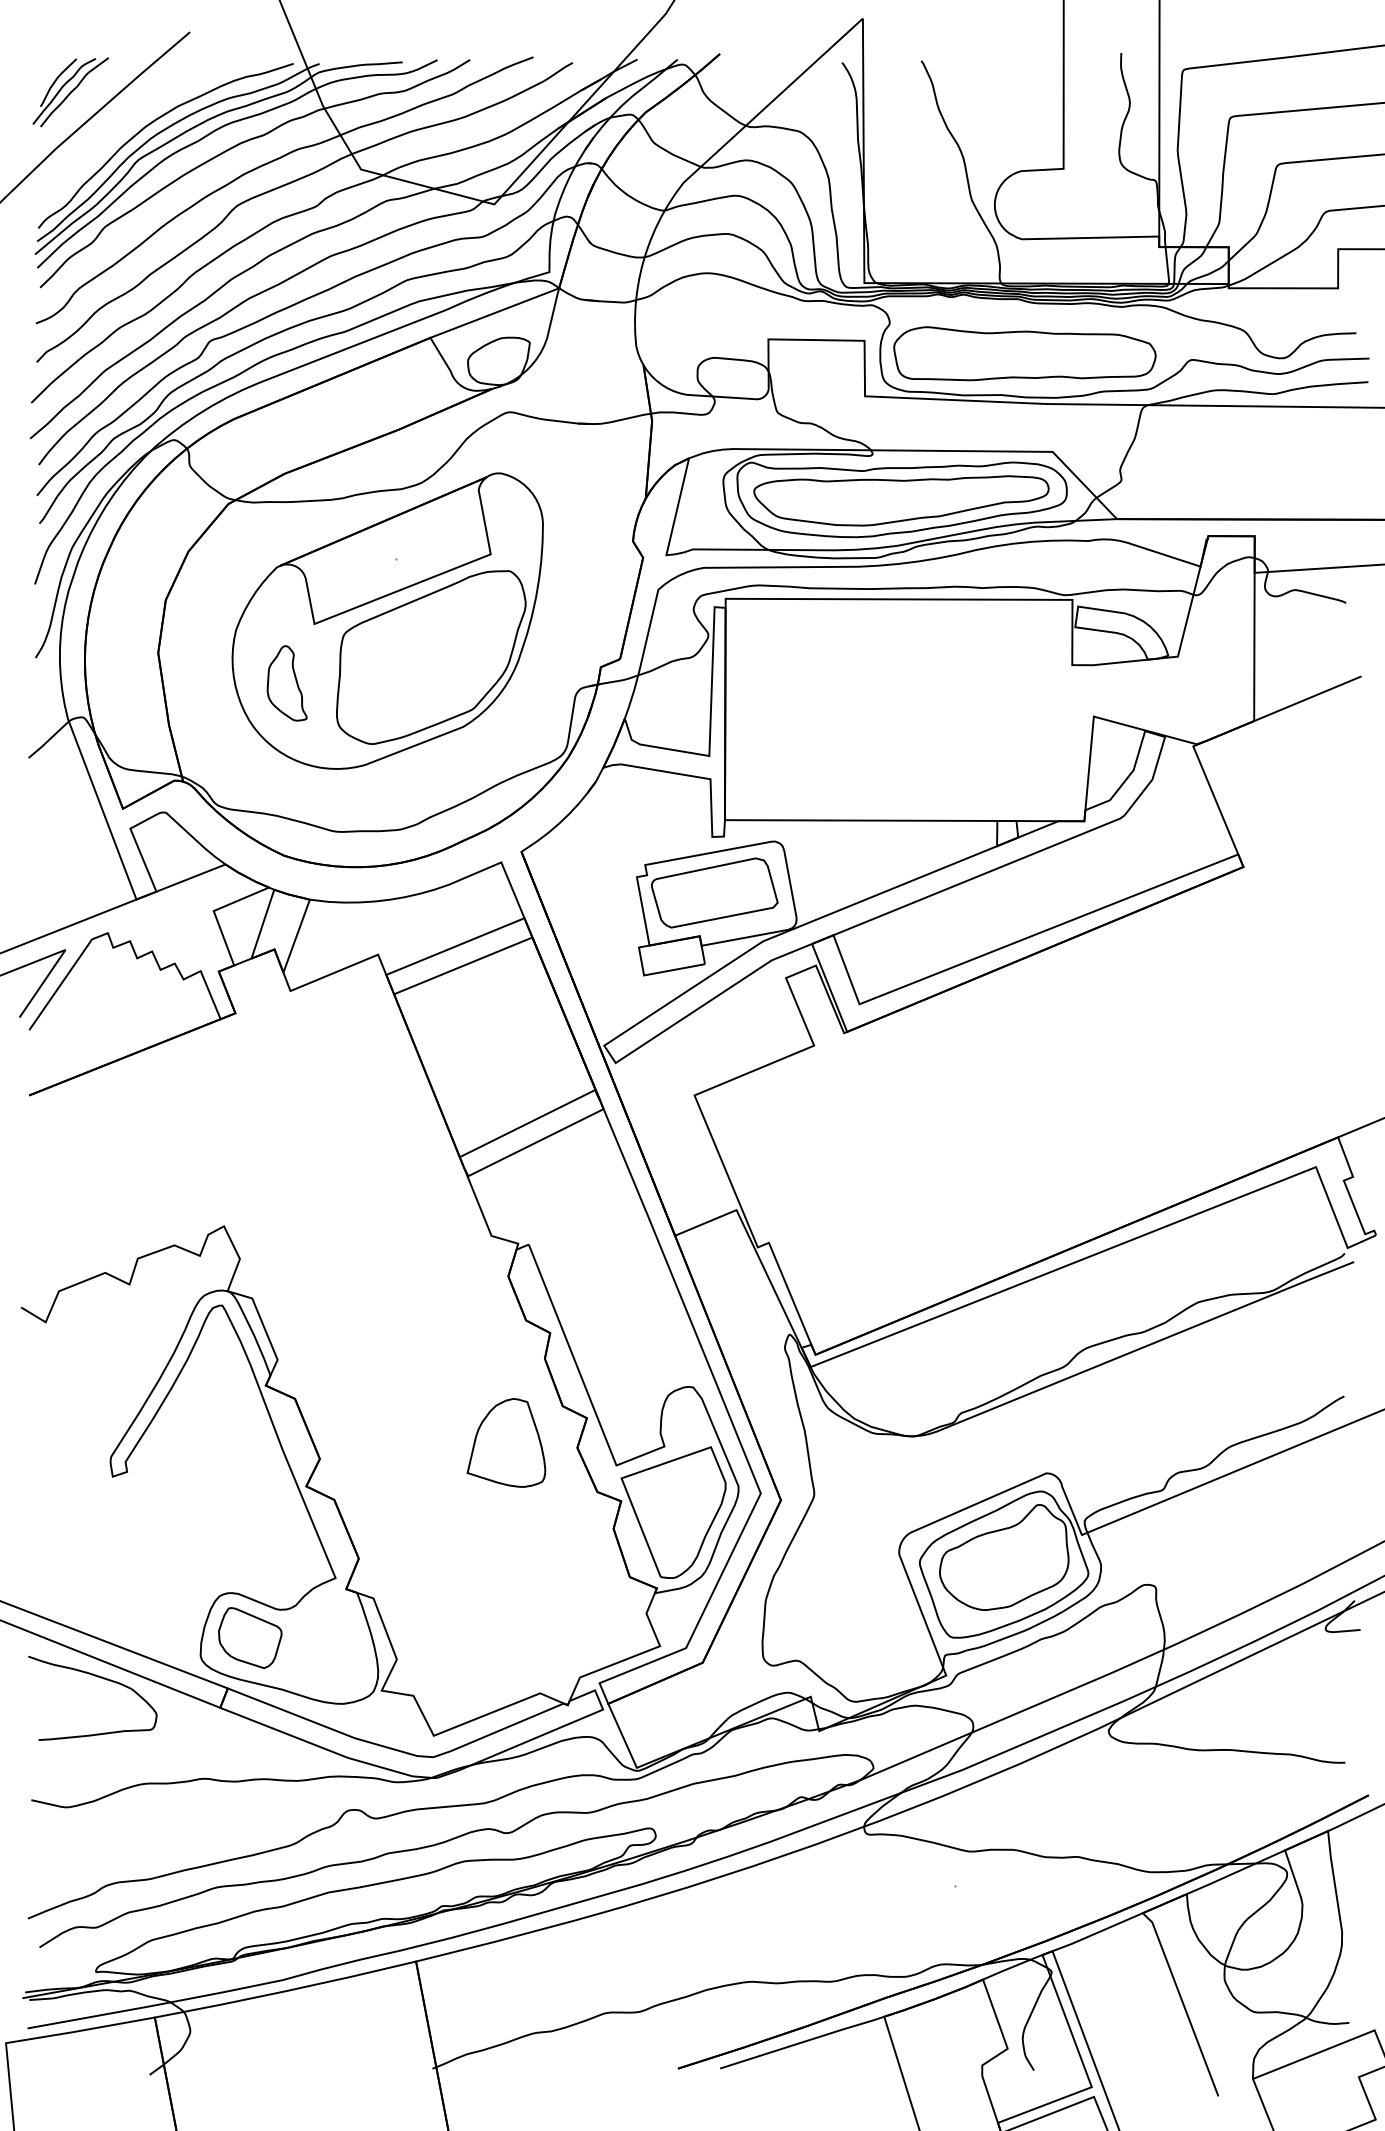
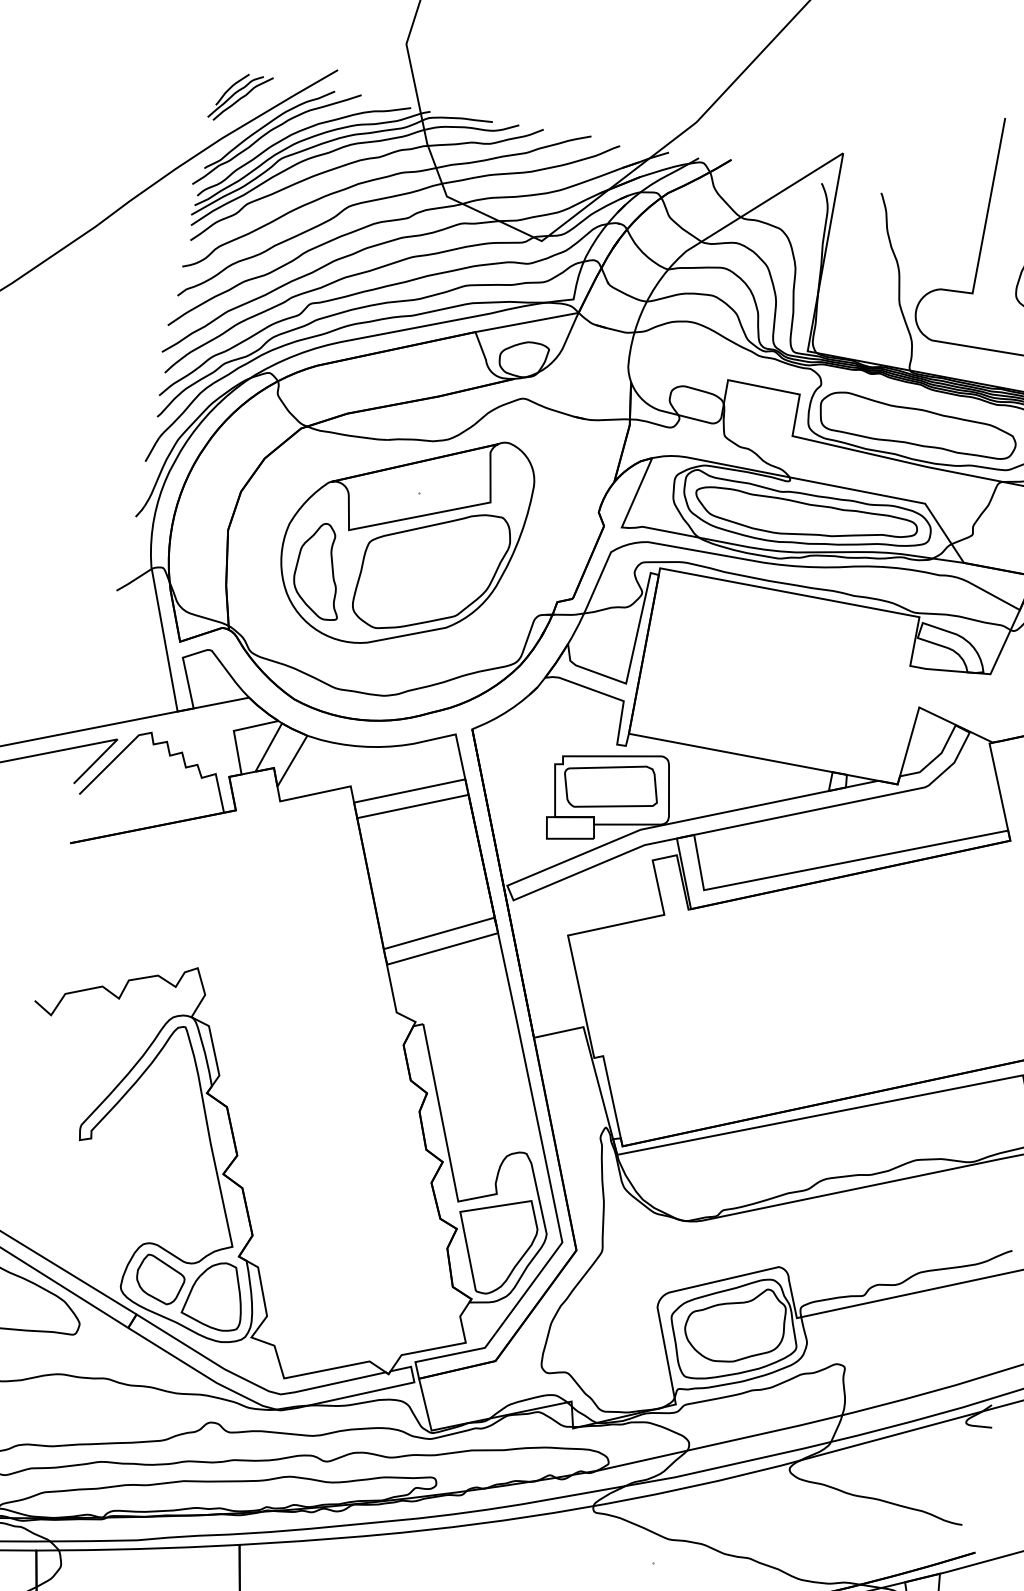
part: (118, 127) -> (271, 131), added
part: (286, 683) -> (319, 570), size x1.67
part: (506, 1442) -> (215, 1294), moved

